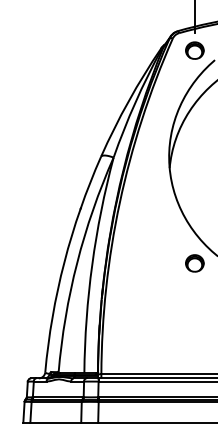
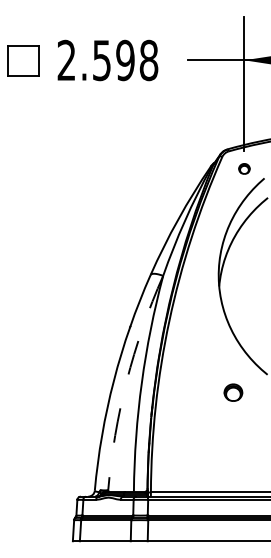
part: (194, 50) -> (244, 168), size x0.6
arc: (76, 263) -> (126, 381), solid -> dashed
part: (194, 263) -> (233, 392), moved

